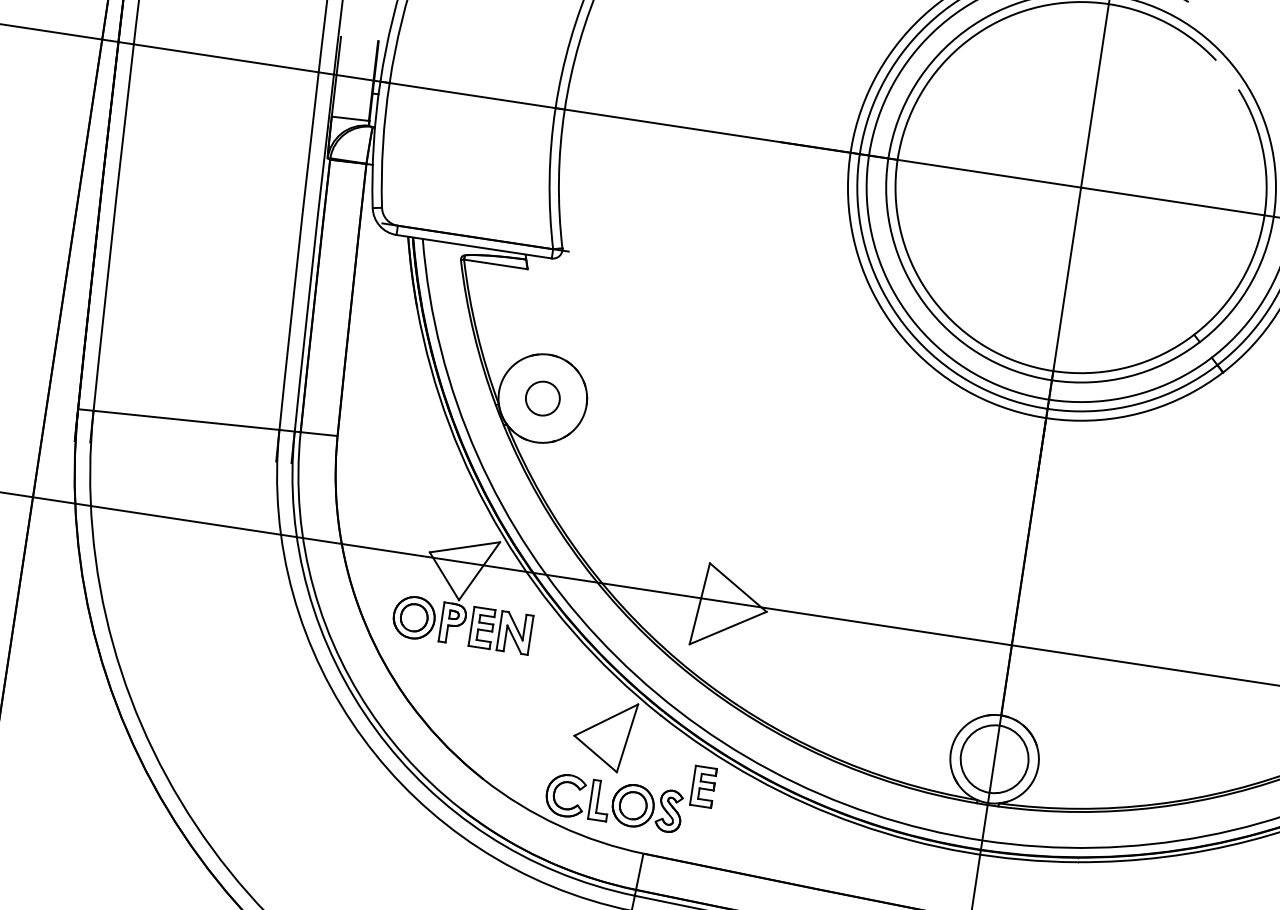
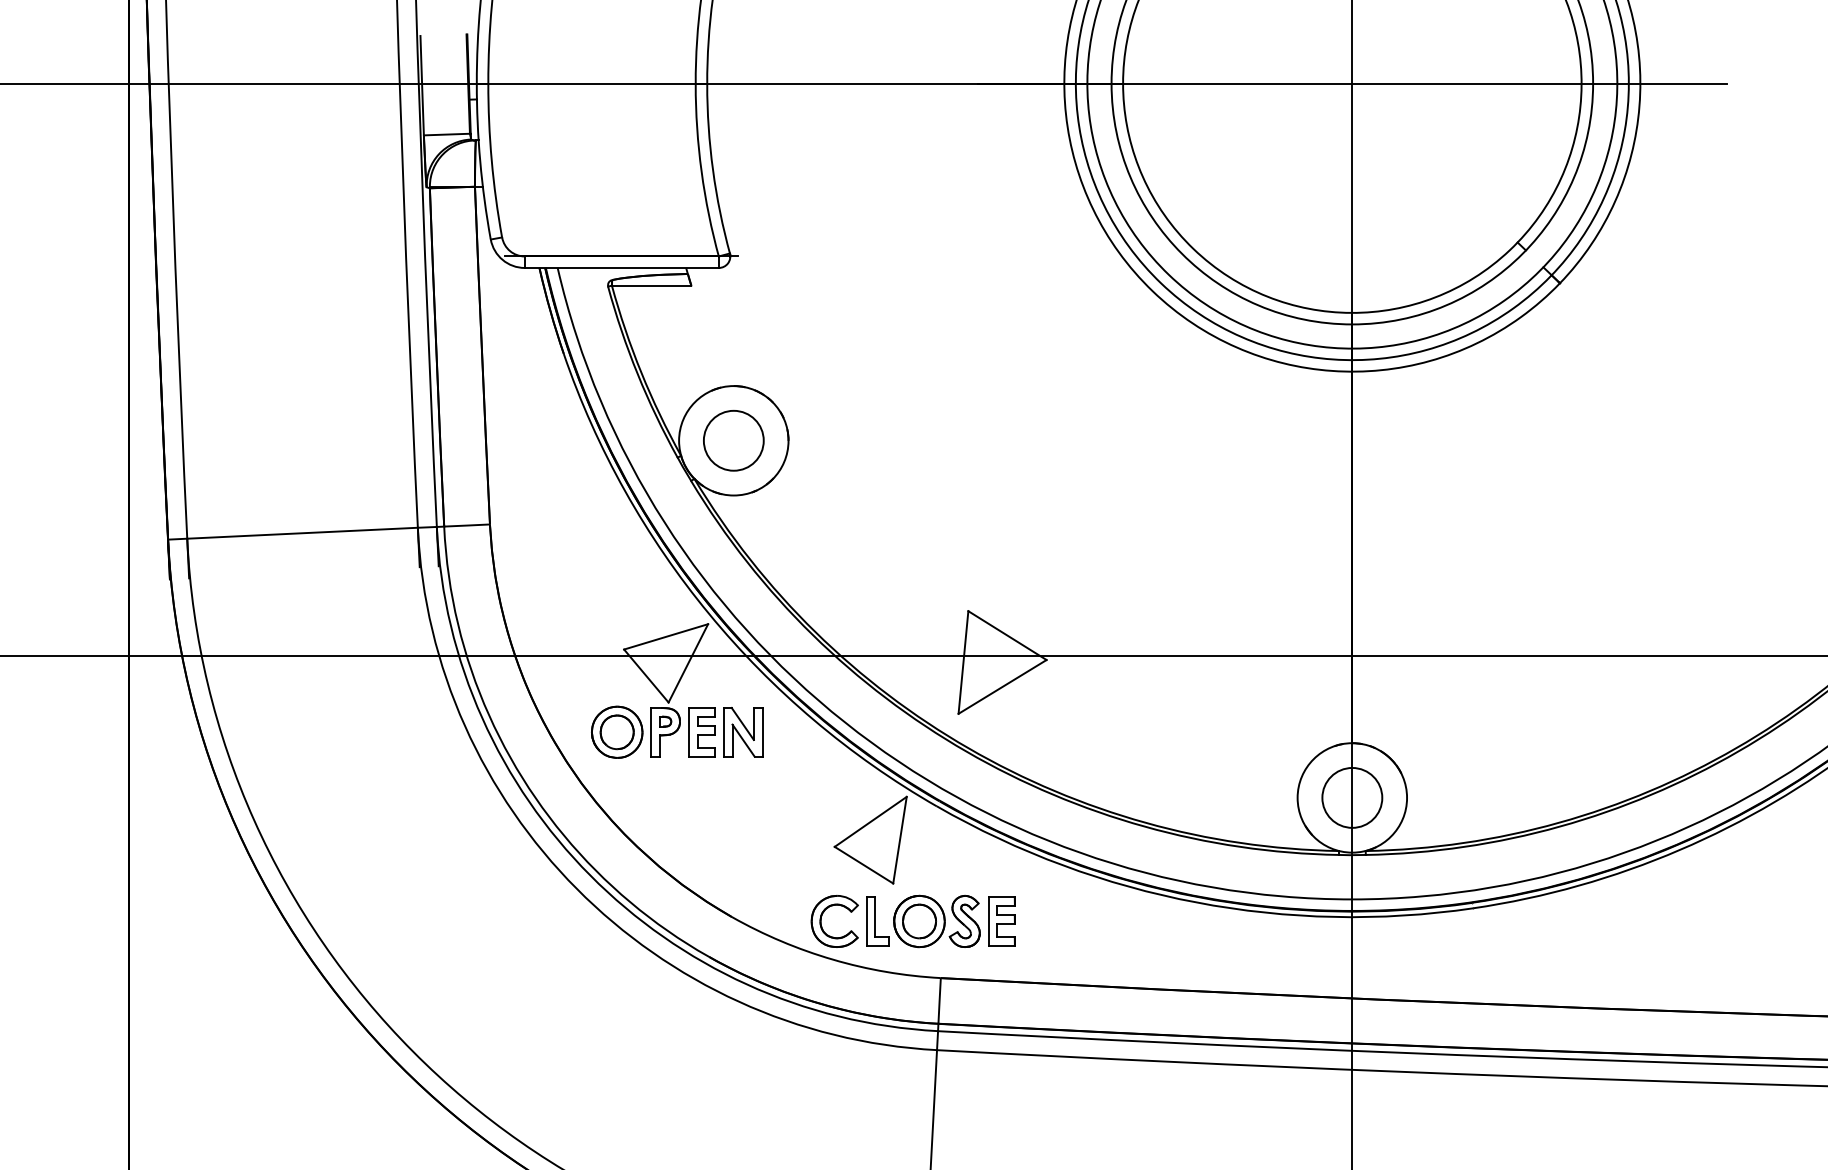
circle: (542, 398) -> (733, 440), size x1.43
circle: (994, 758) -> (1352, 797), size x0.71
part: (703, 786) -> (1001, 921), moved

